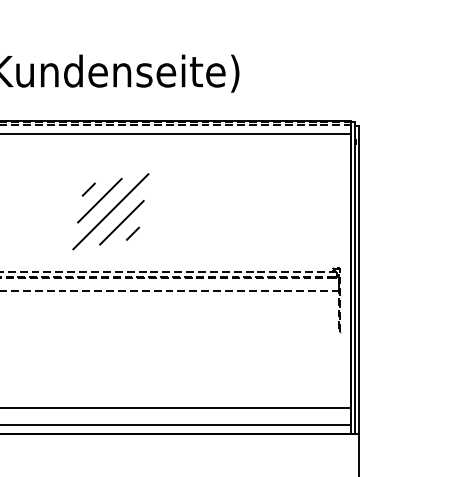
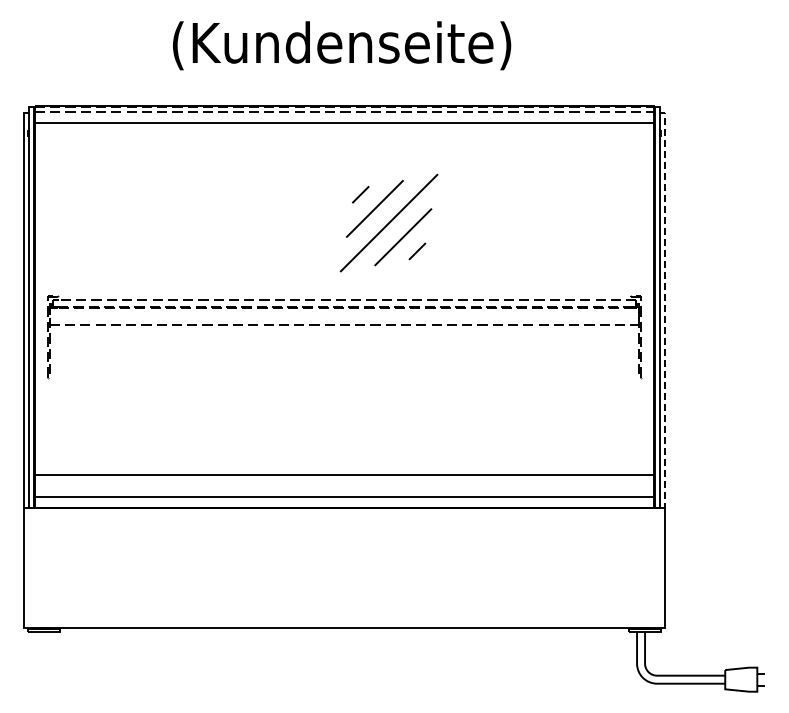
part: (110, 211) -> (388, 222), moved
line: (359, 277) -> (665, 307), solid -> dashed

